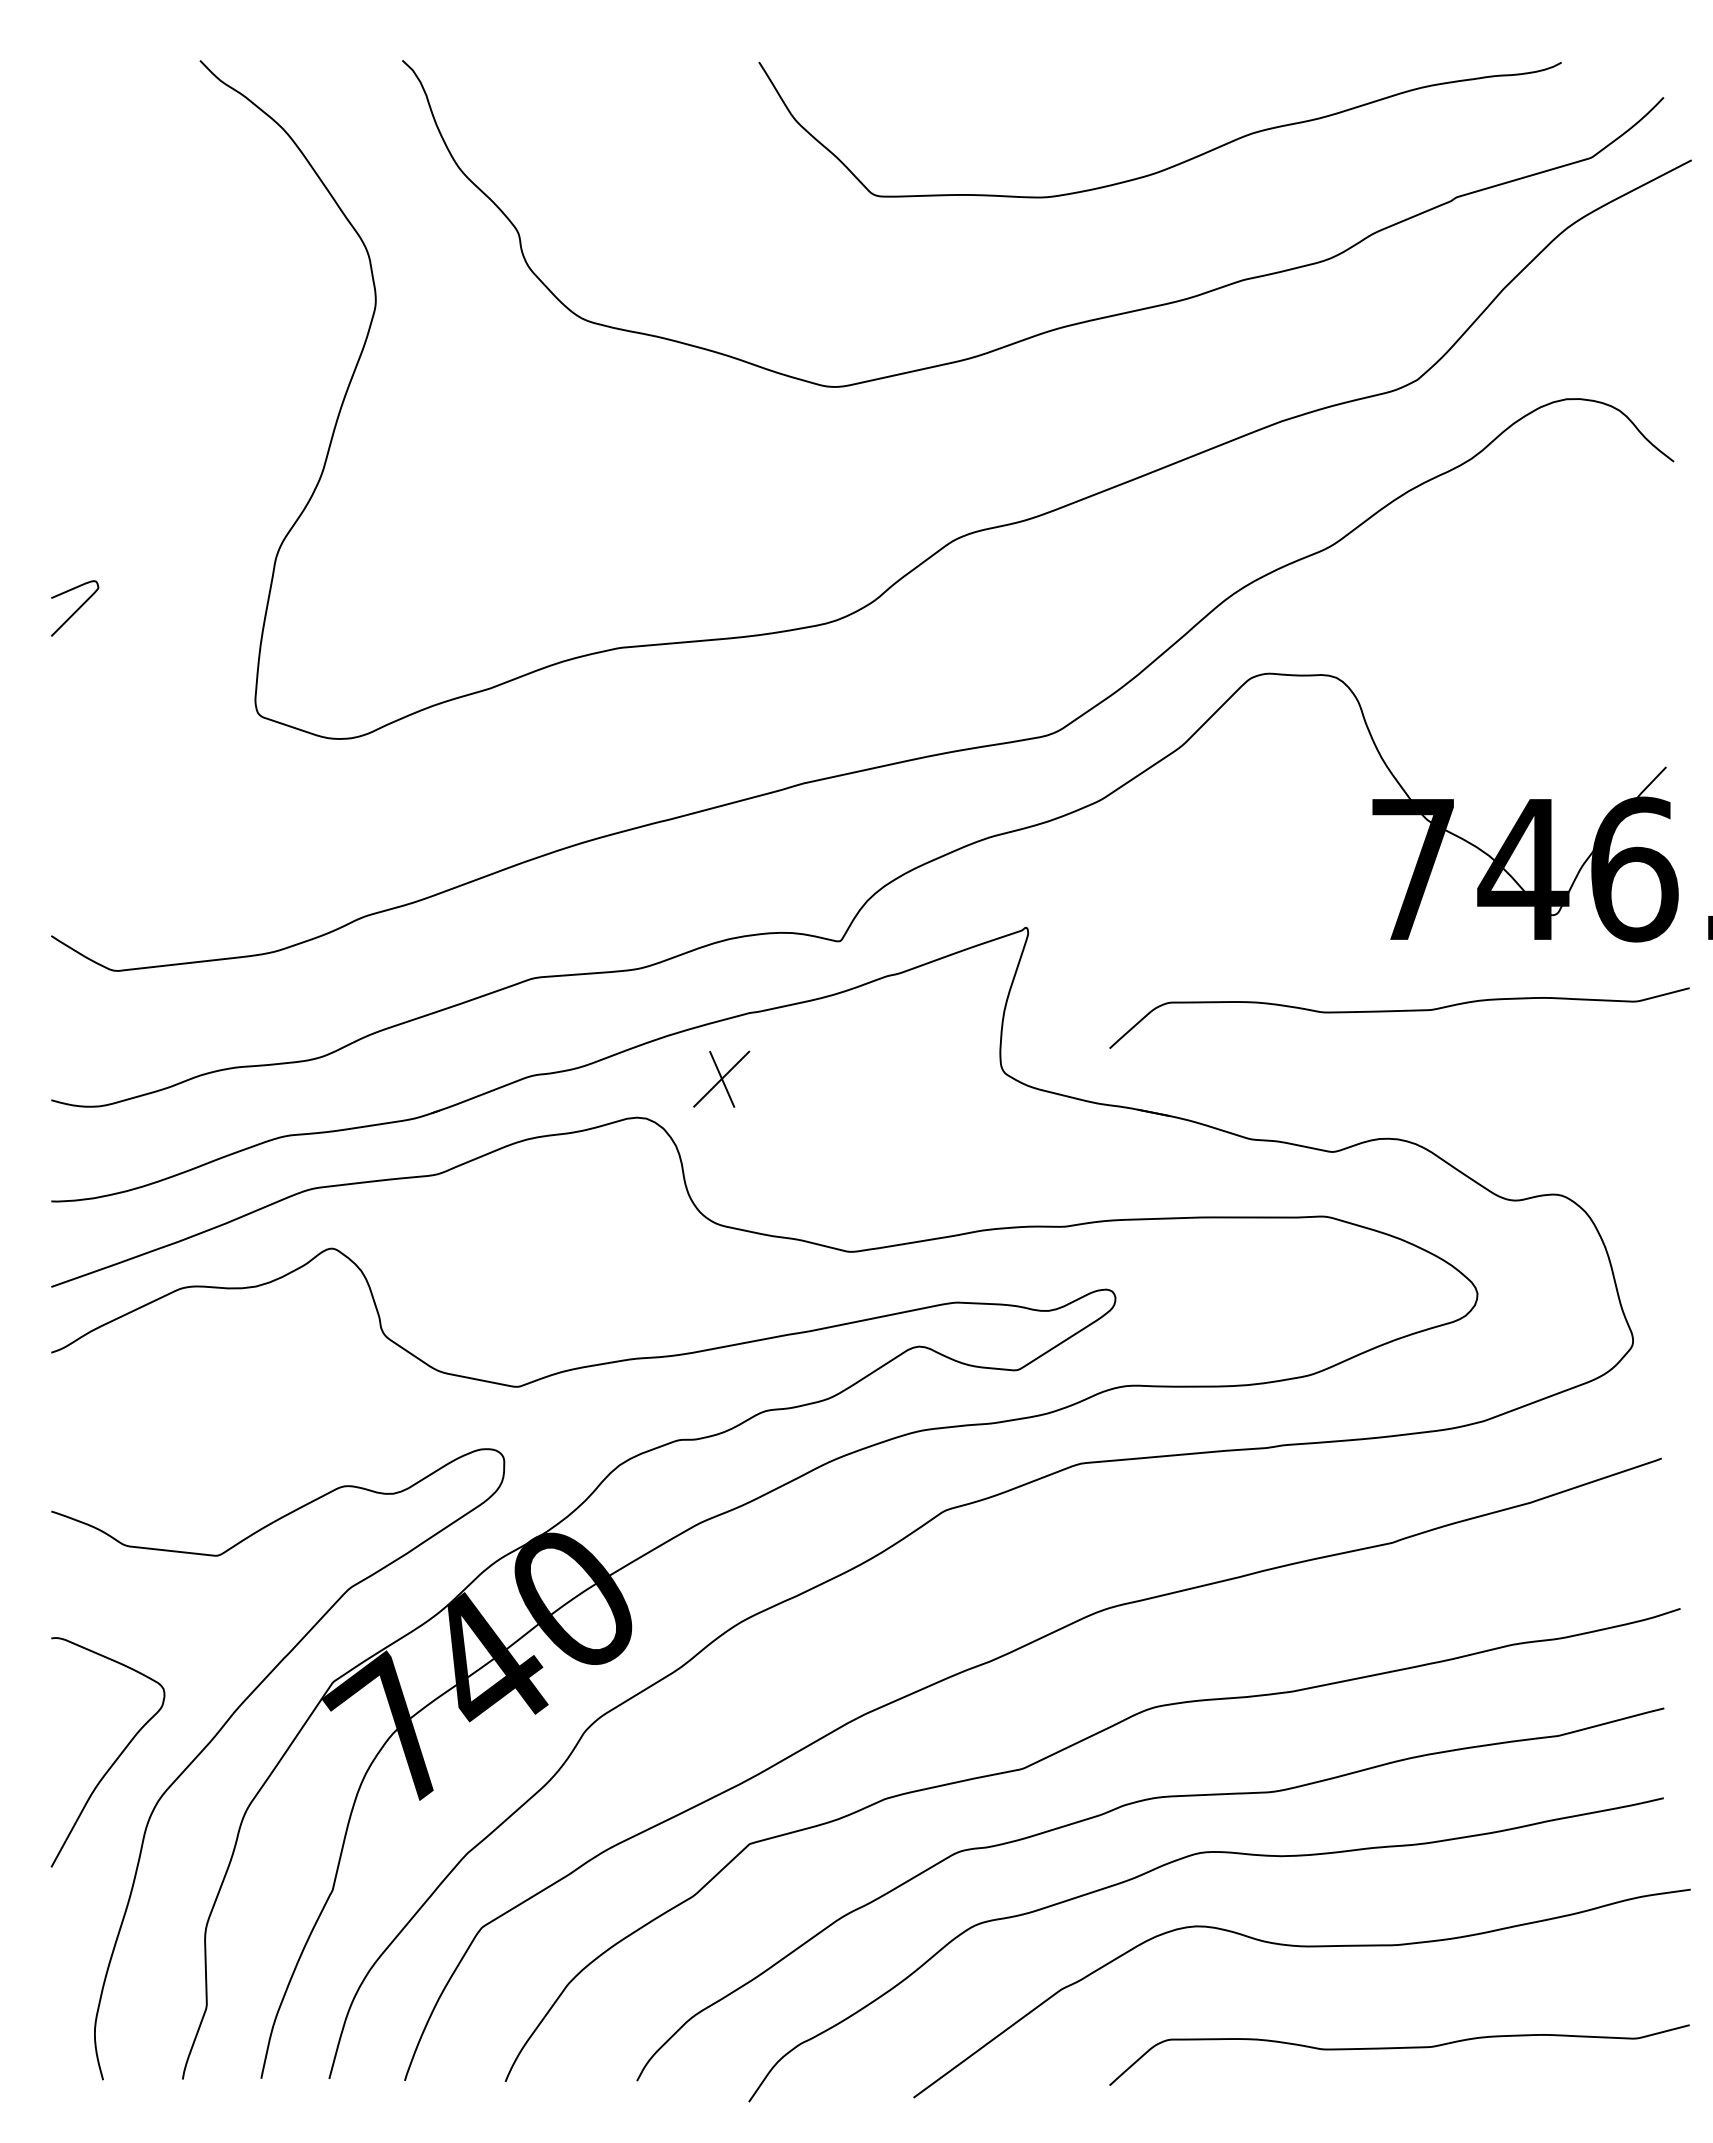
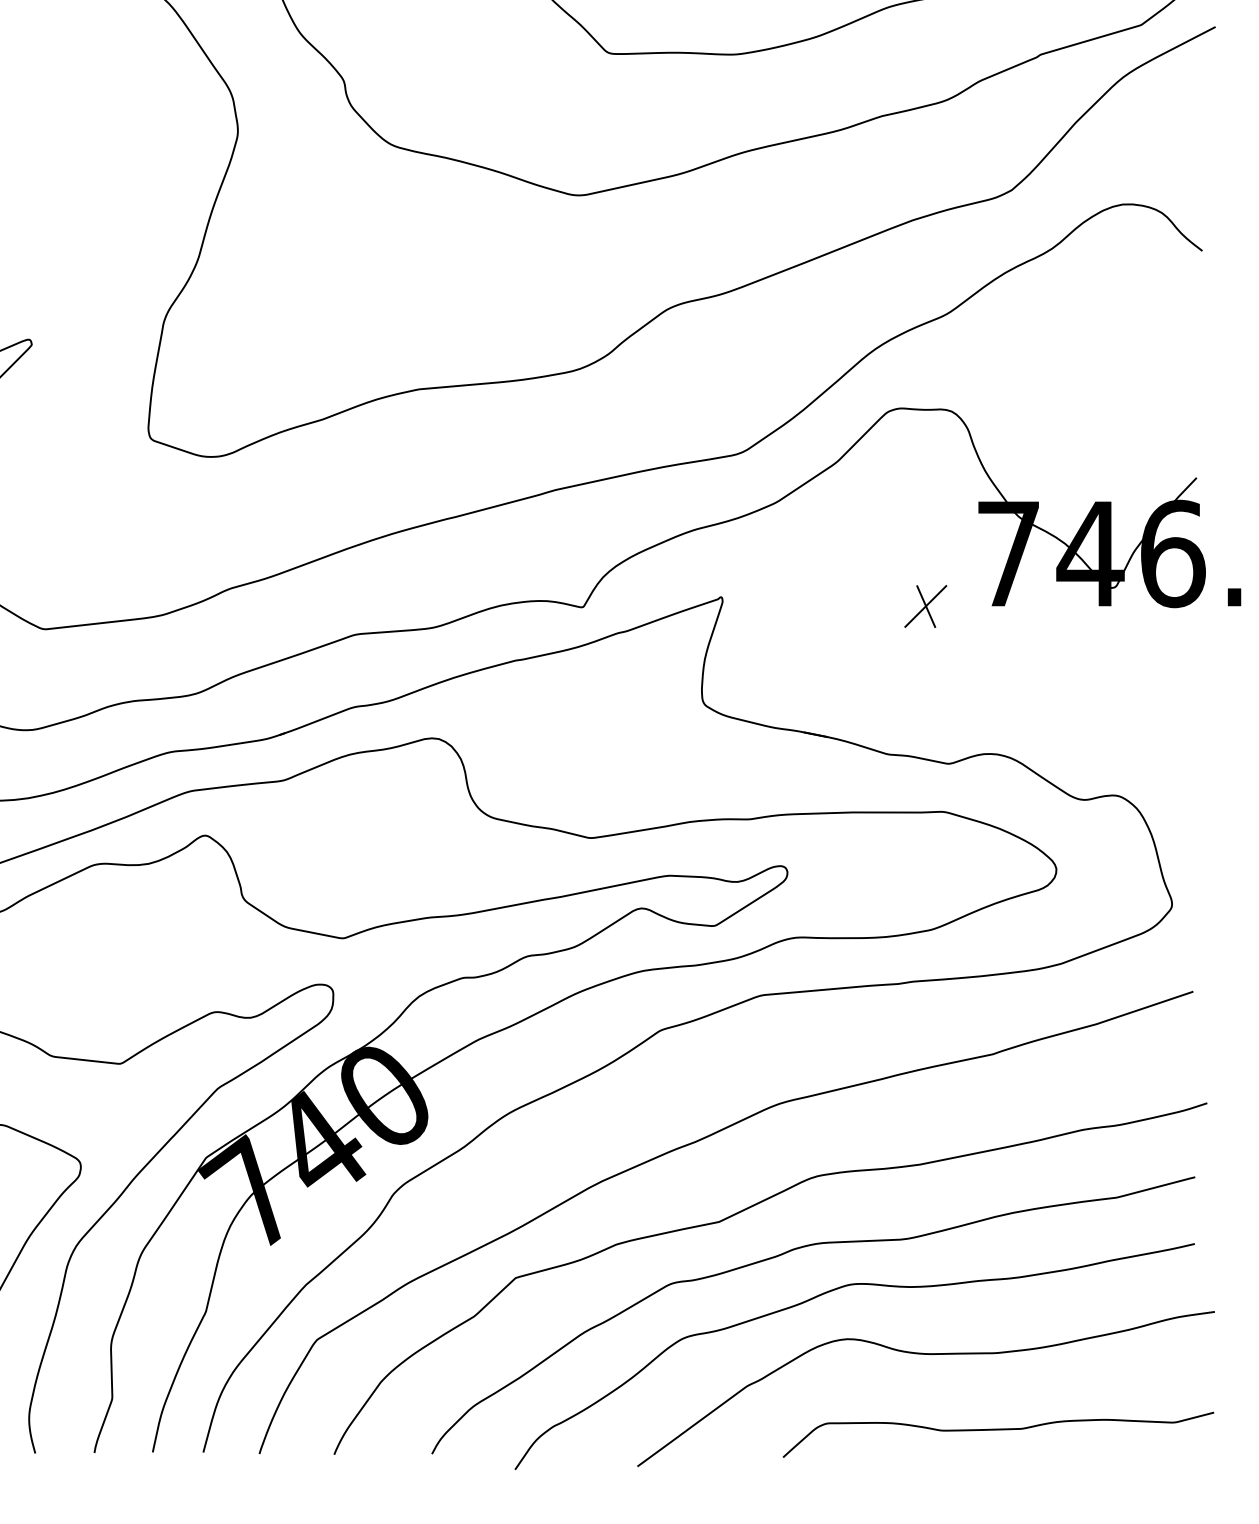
curve: (1399, 1011) -> (998, 659), removed
part: (721, 1078) -> (925, 605), moved

